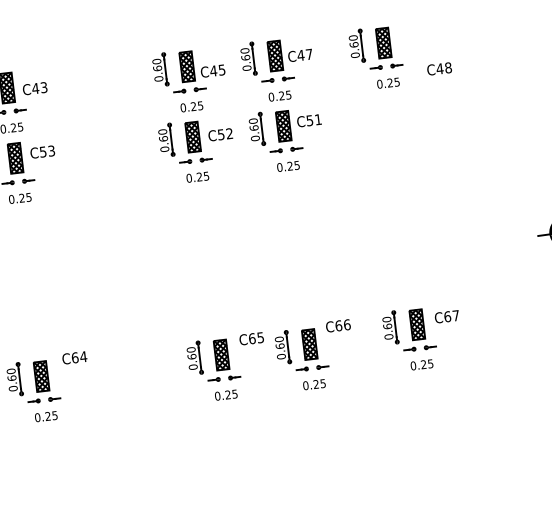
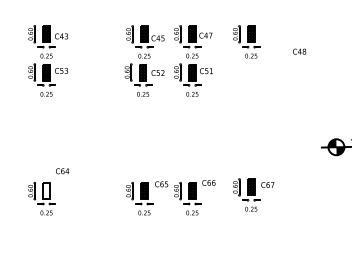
text: (439, 68) -> (299, 51), moved
text: (74, 358) -> (62, 171), moved
hatch: (41, 377) -> (46, 191), removed

